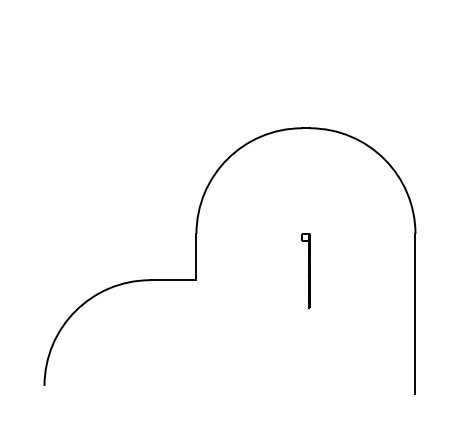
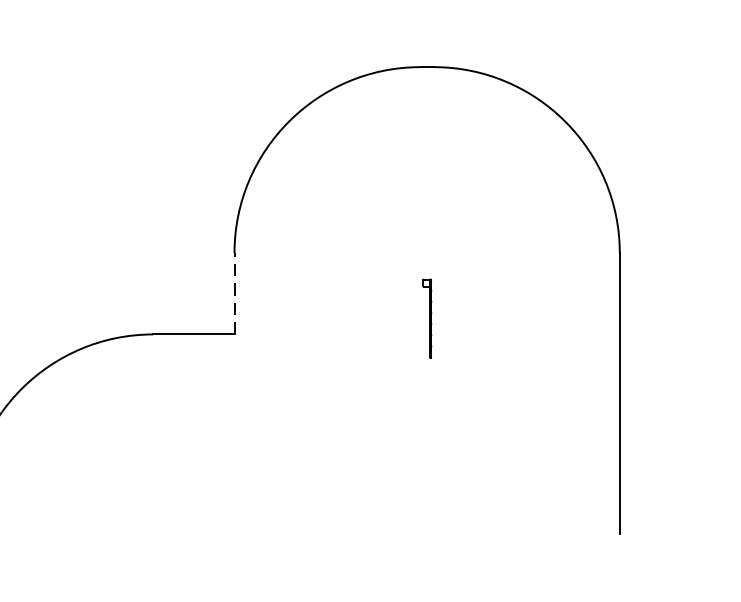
line: (196, 256) -> (234, 292), solid -> dashed
part: (305, 271) -> (426, 319), size x0.6

